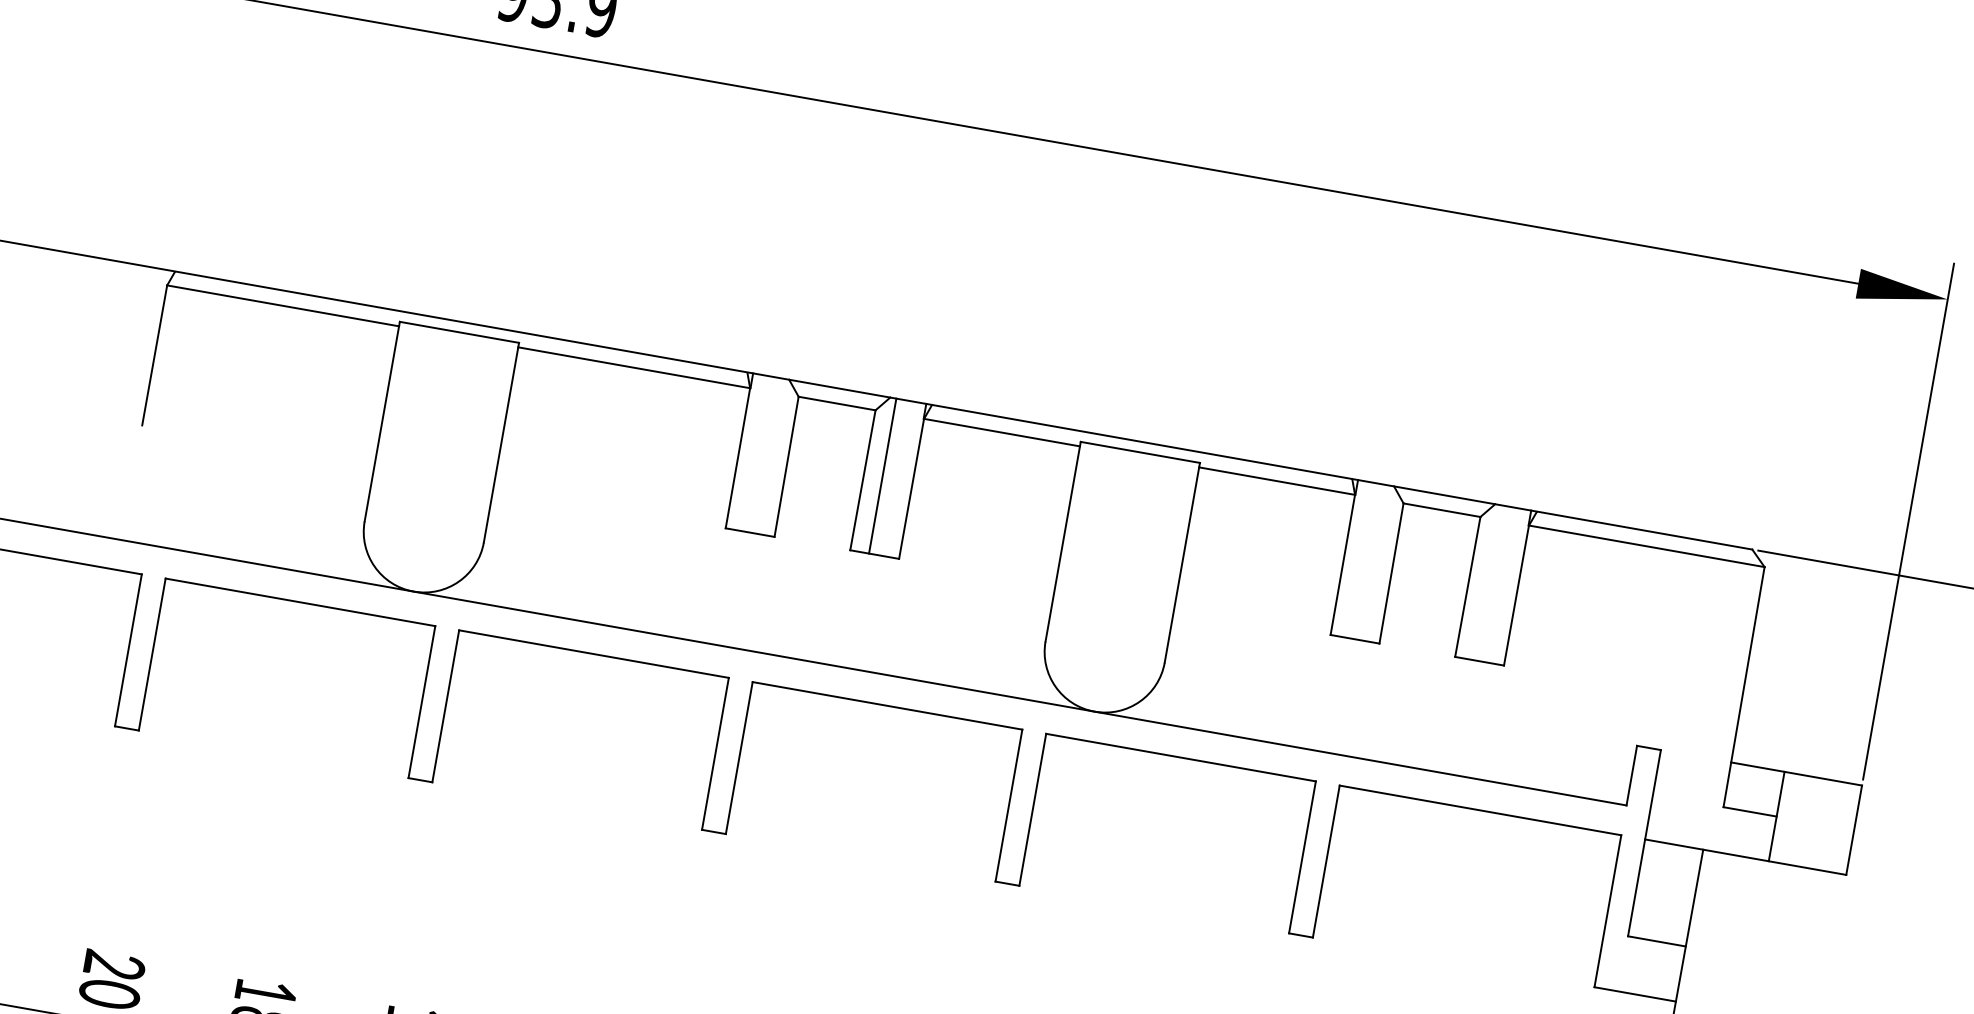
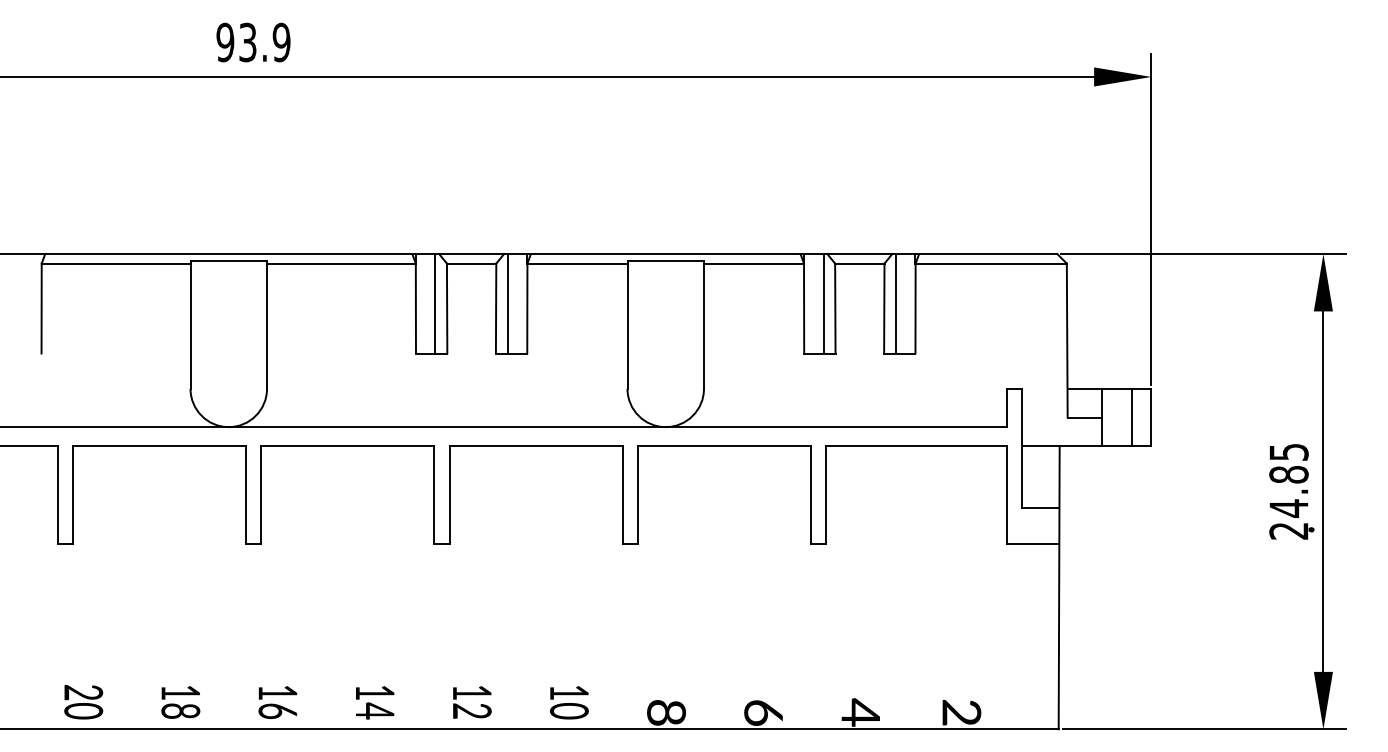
line: (769, 455) -> (435, 303), added
line: (1374, 562) -> (823, 303), added
line: (1488, 582) -> (896, 303), added
line: (1824, 824) -> (1132, 417), added

